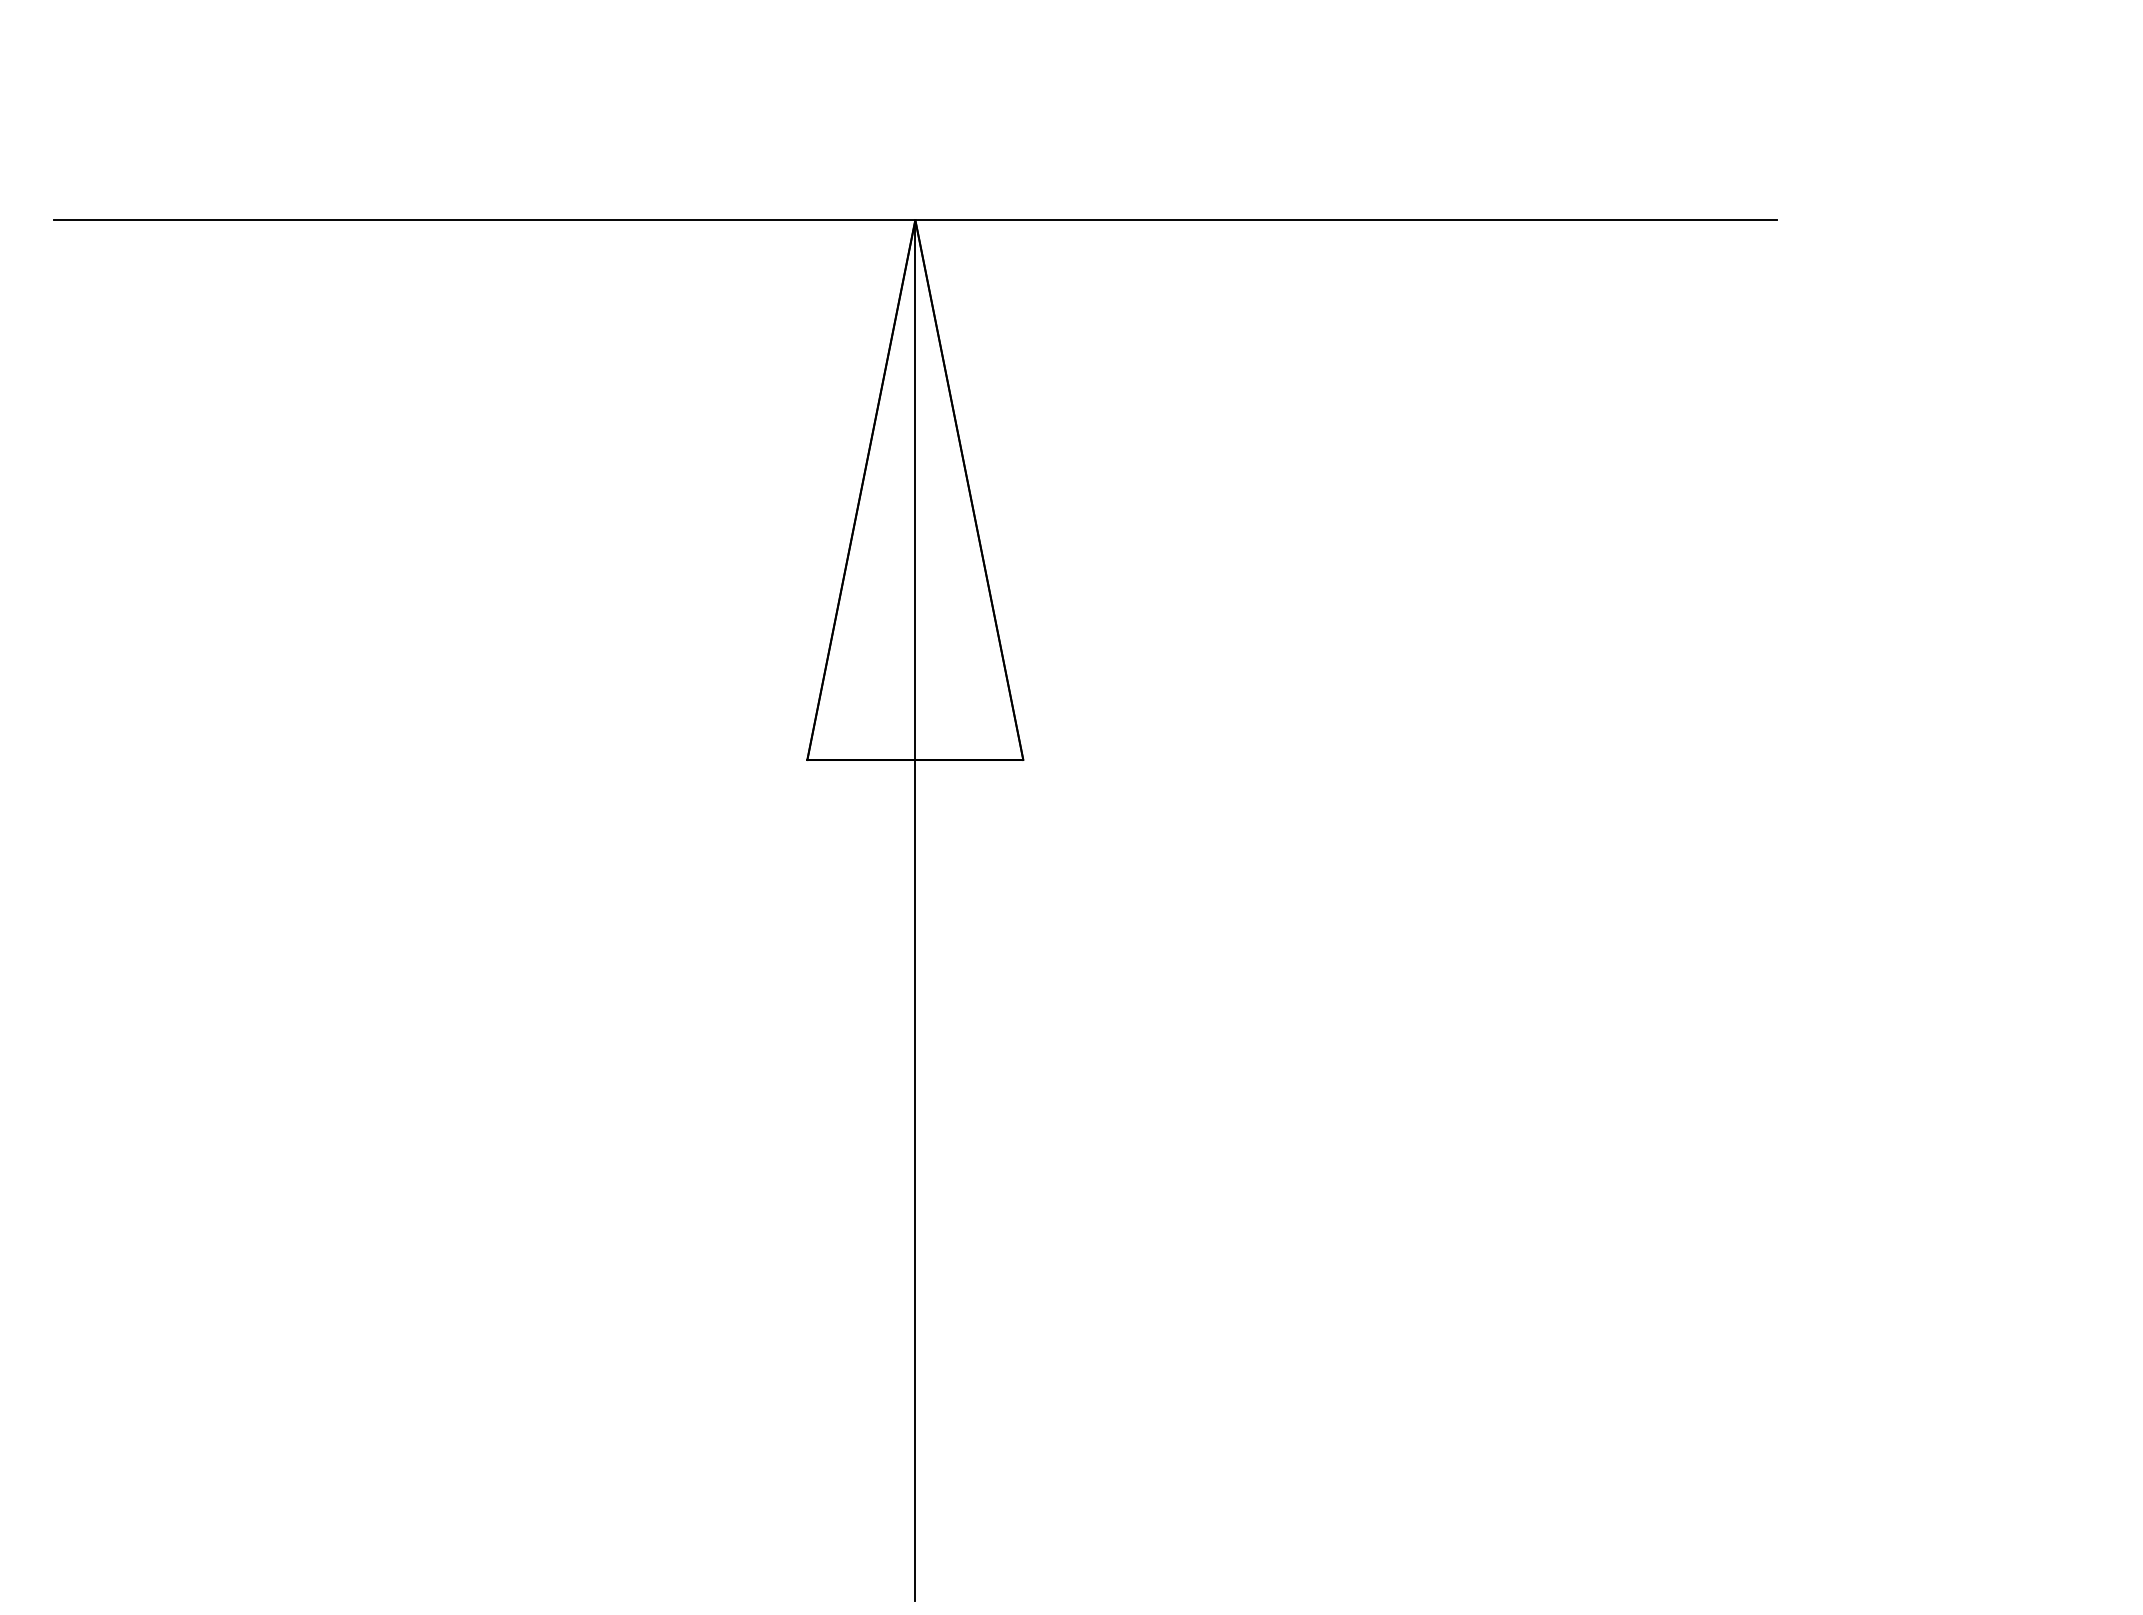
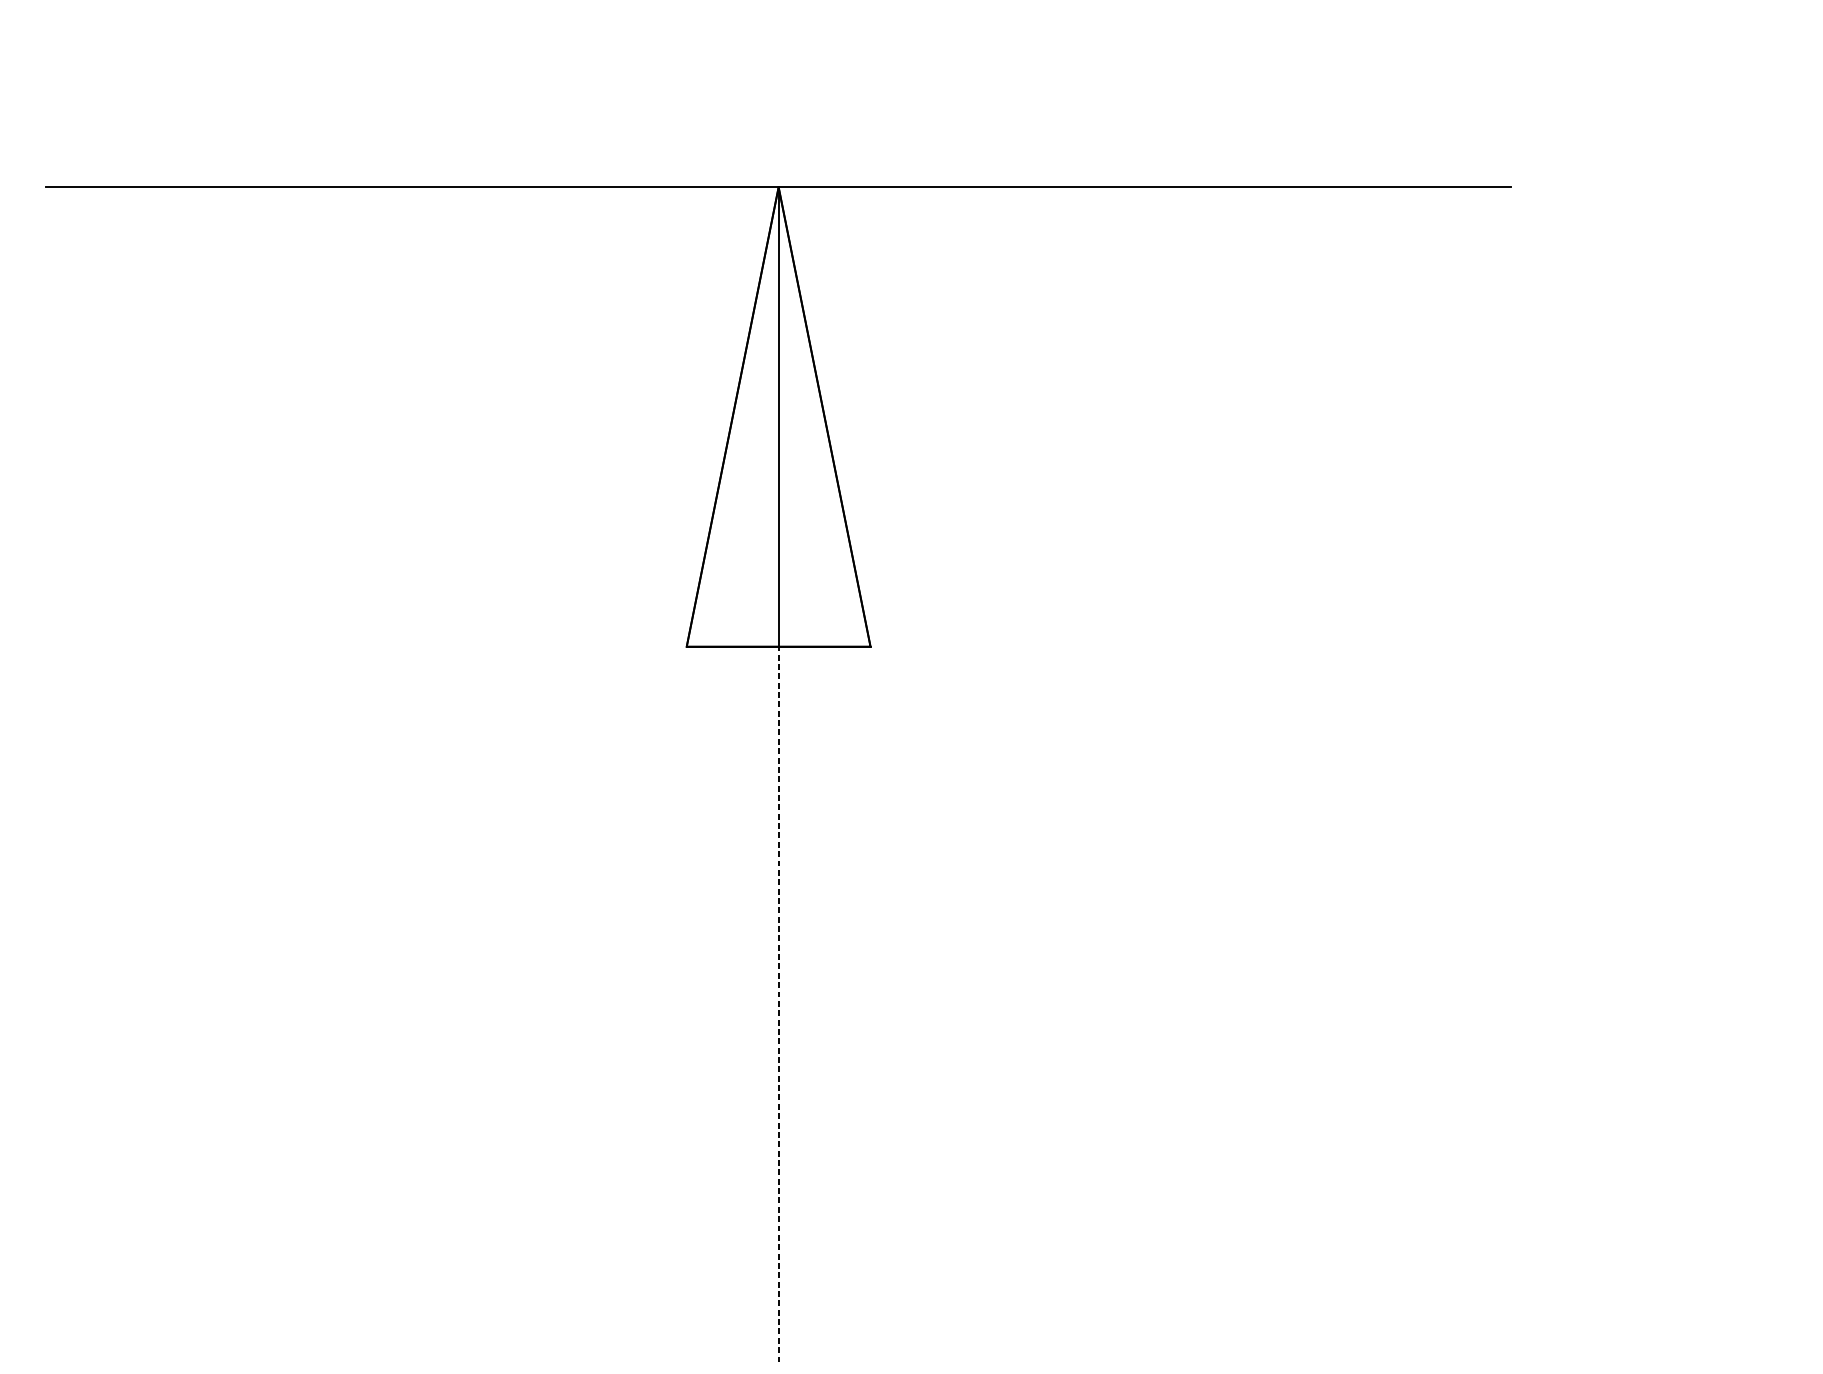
line: (915, 1180) -> (778, 1004), solid -> dashed

